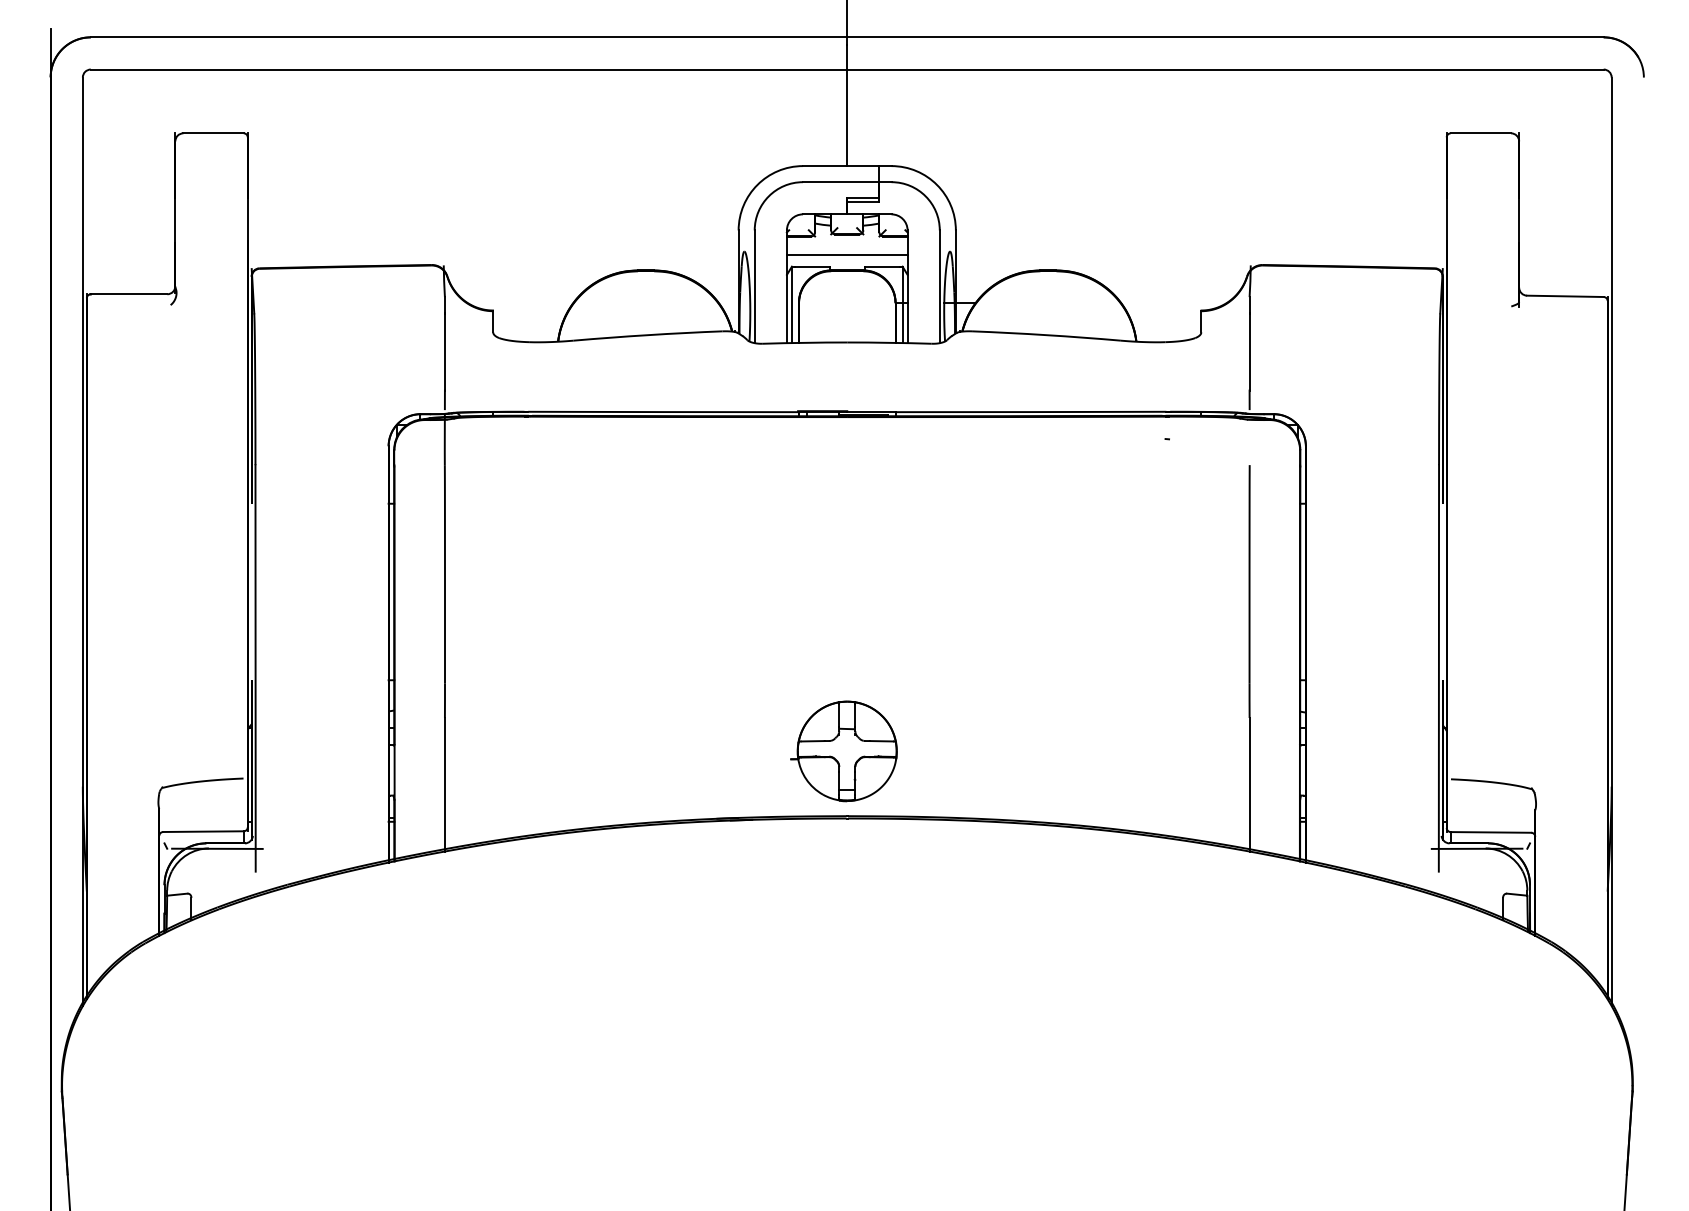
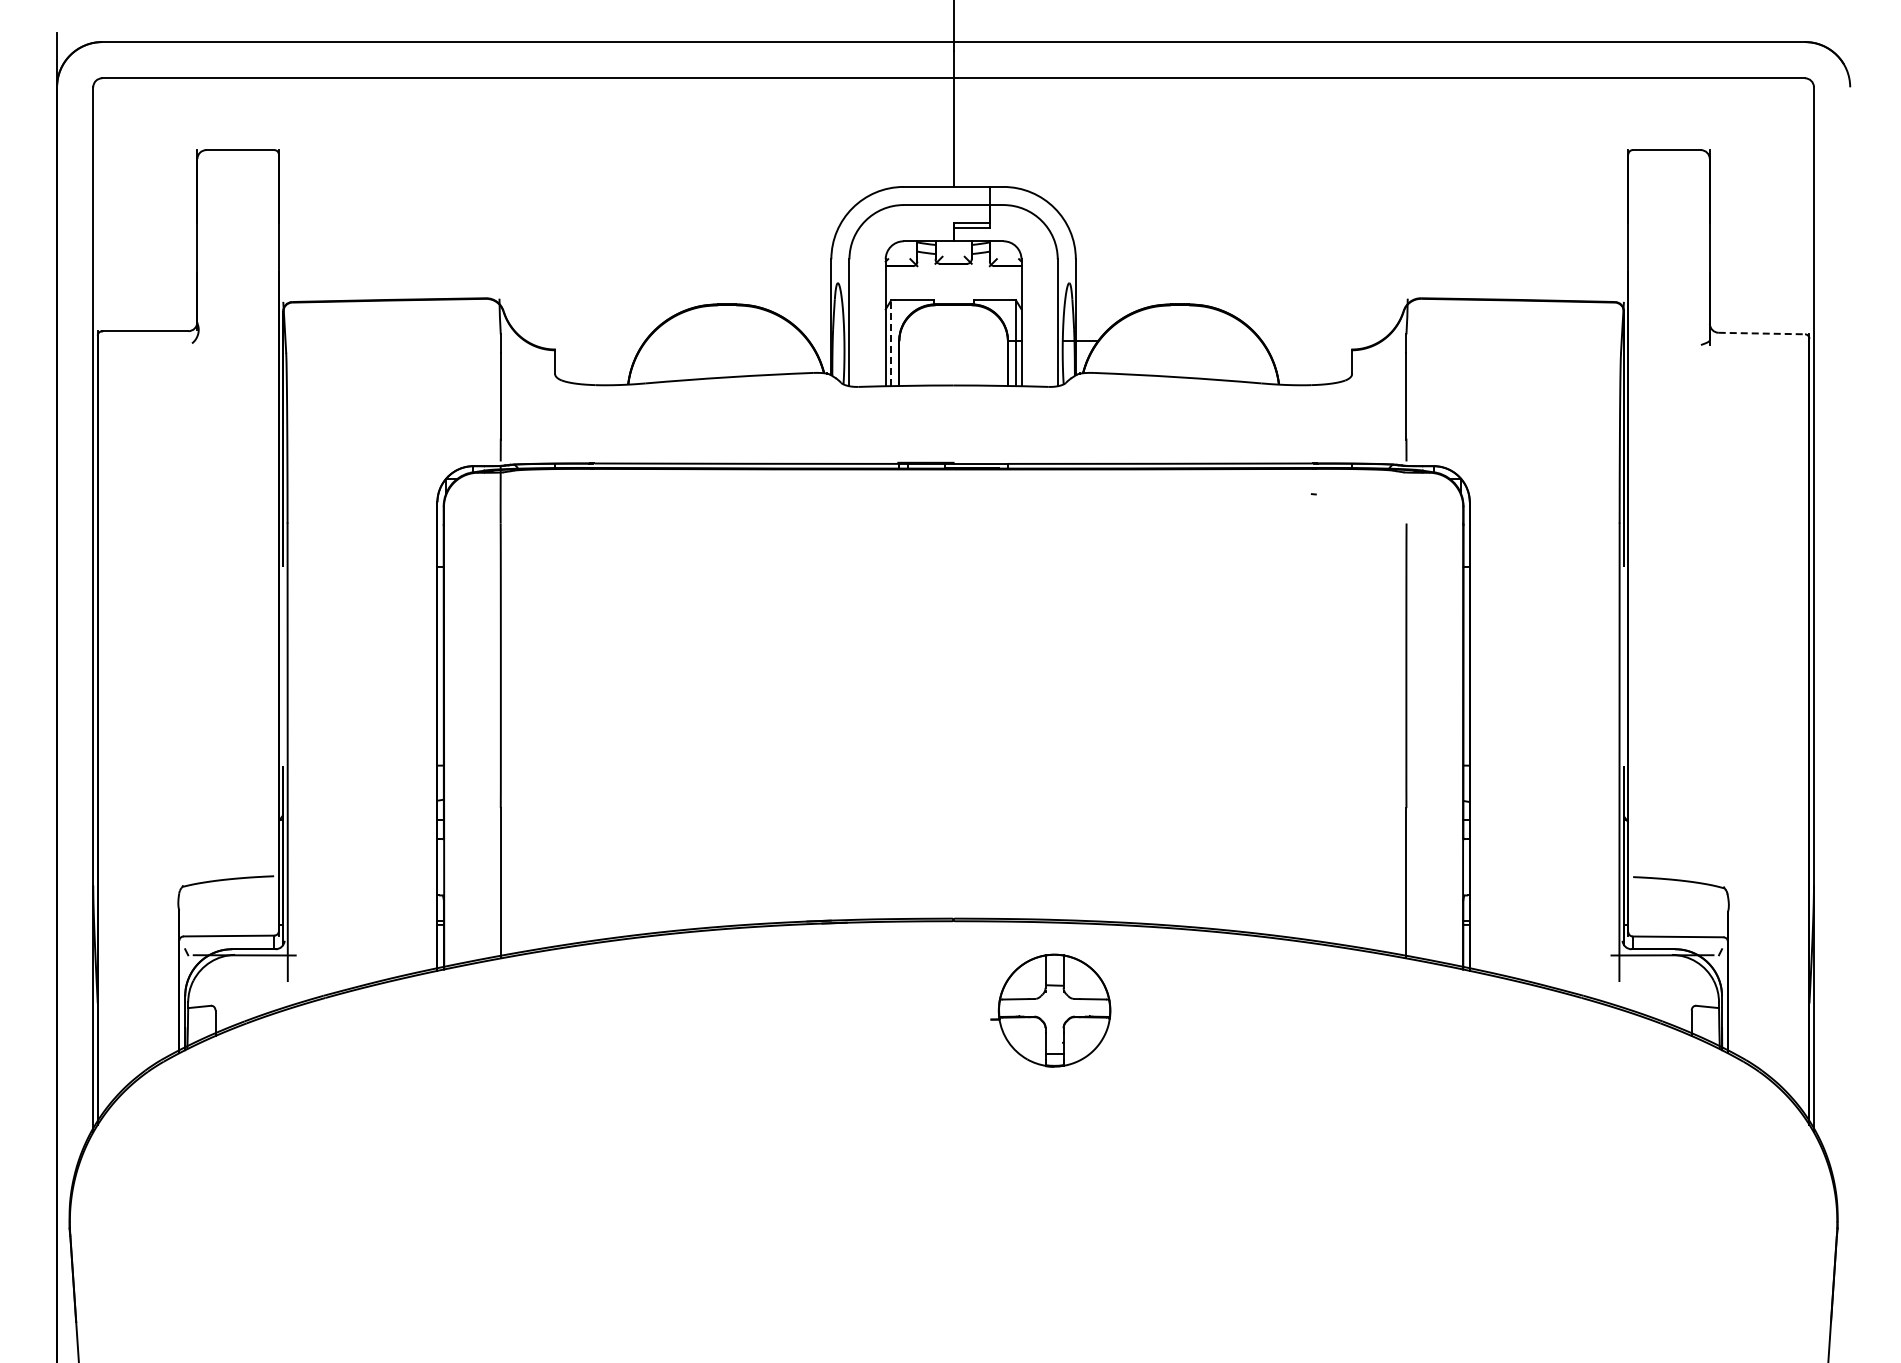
line: (847, 254) -> (953, 286), removed
line: (1565, 296) -> (1762, 333), solid -> dashed
line: (792, 305) -> (891, 343), solid -> dashed
part: (843, 751) -> (1050, 1010), moved

